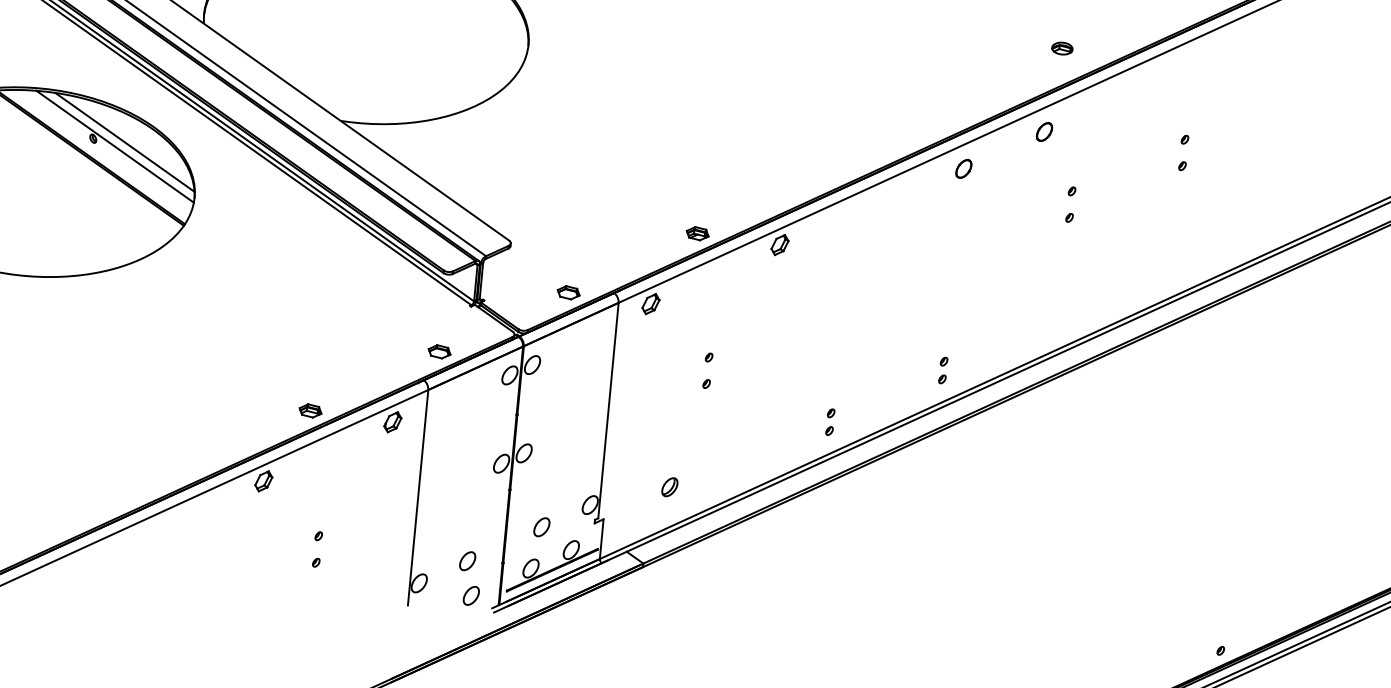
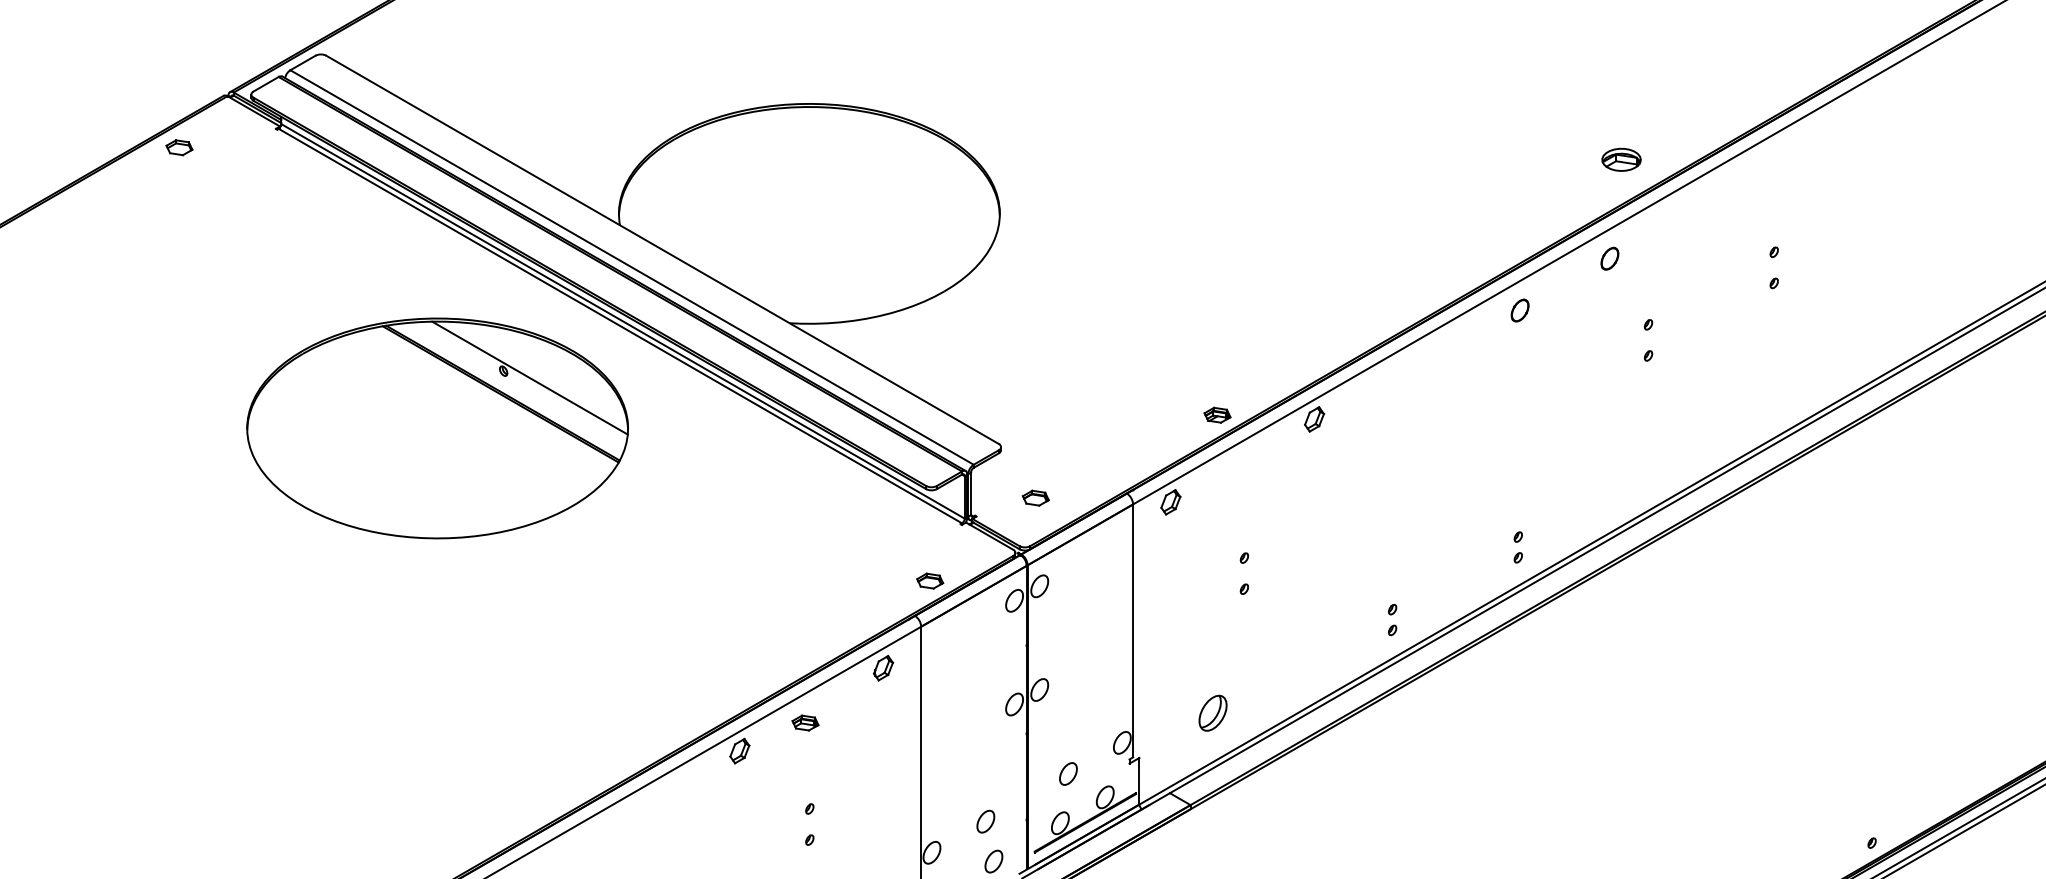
part: (1062, 48) -> (1621, 159), size x1.6
line: (124, 141) -> (540, 371), removed
part: (568, 292) -> (1035, 497), moved
part: (310, 410) -> (805, 722), moved
part: (669, 487) -> (1212, 713), size x1.6

